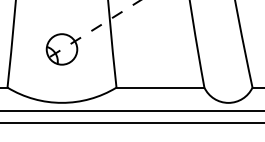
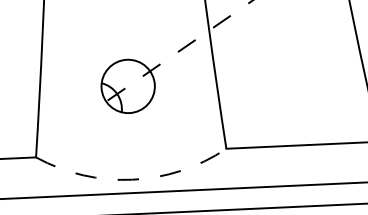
arc: (62, 102) -> (133, 179), solid -> dashed

